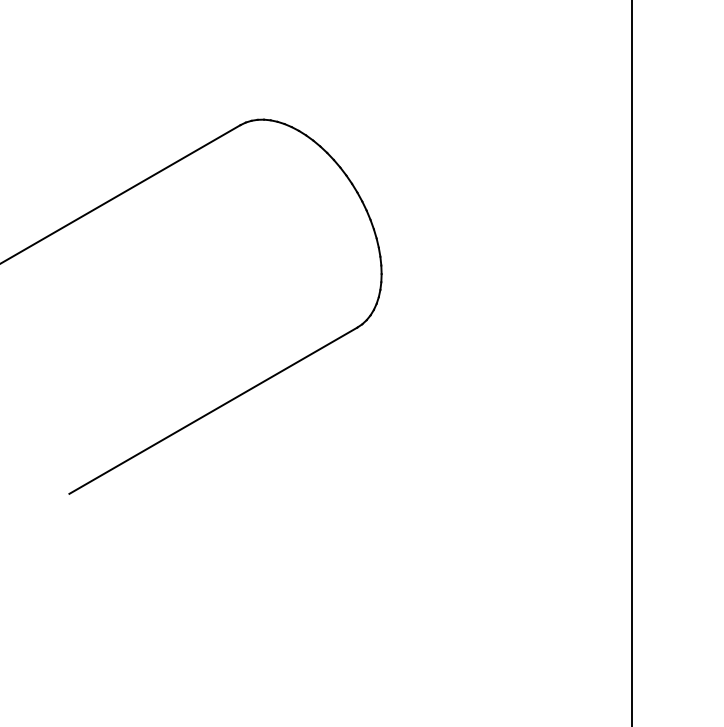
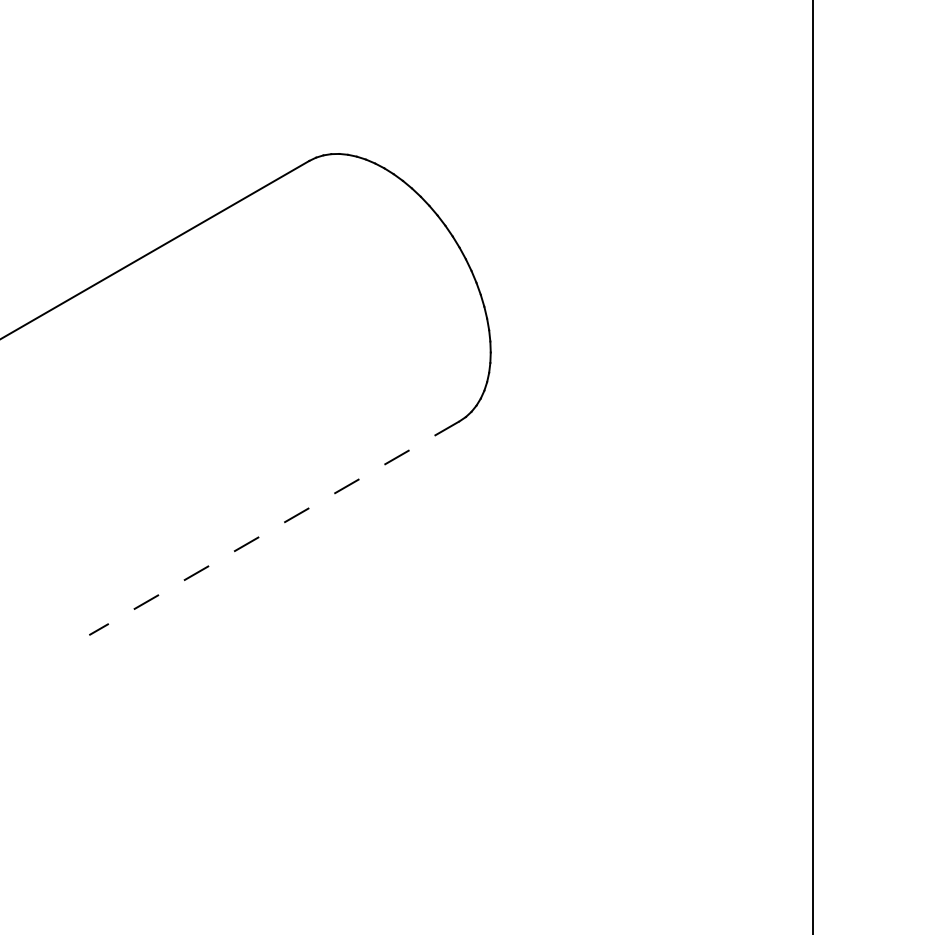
line: (213, 410) -> (274, 528), solid -> dashed

